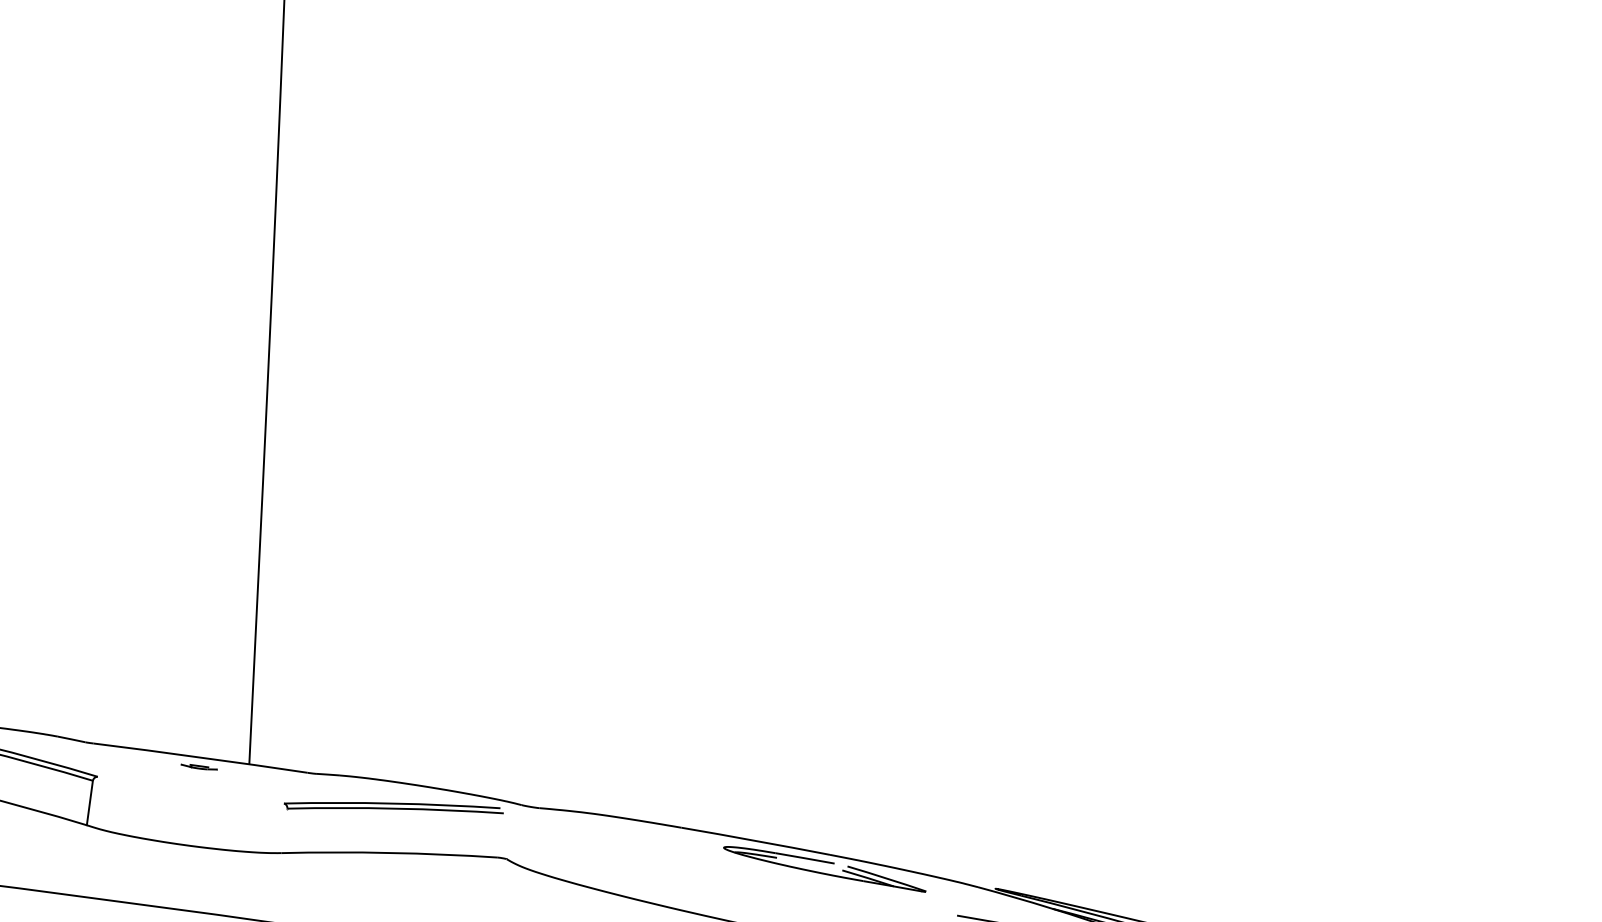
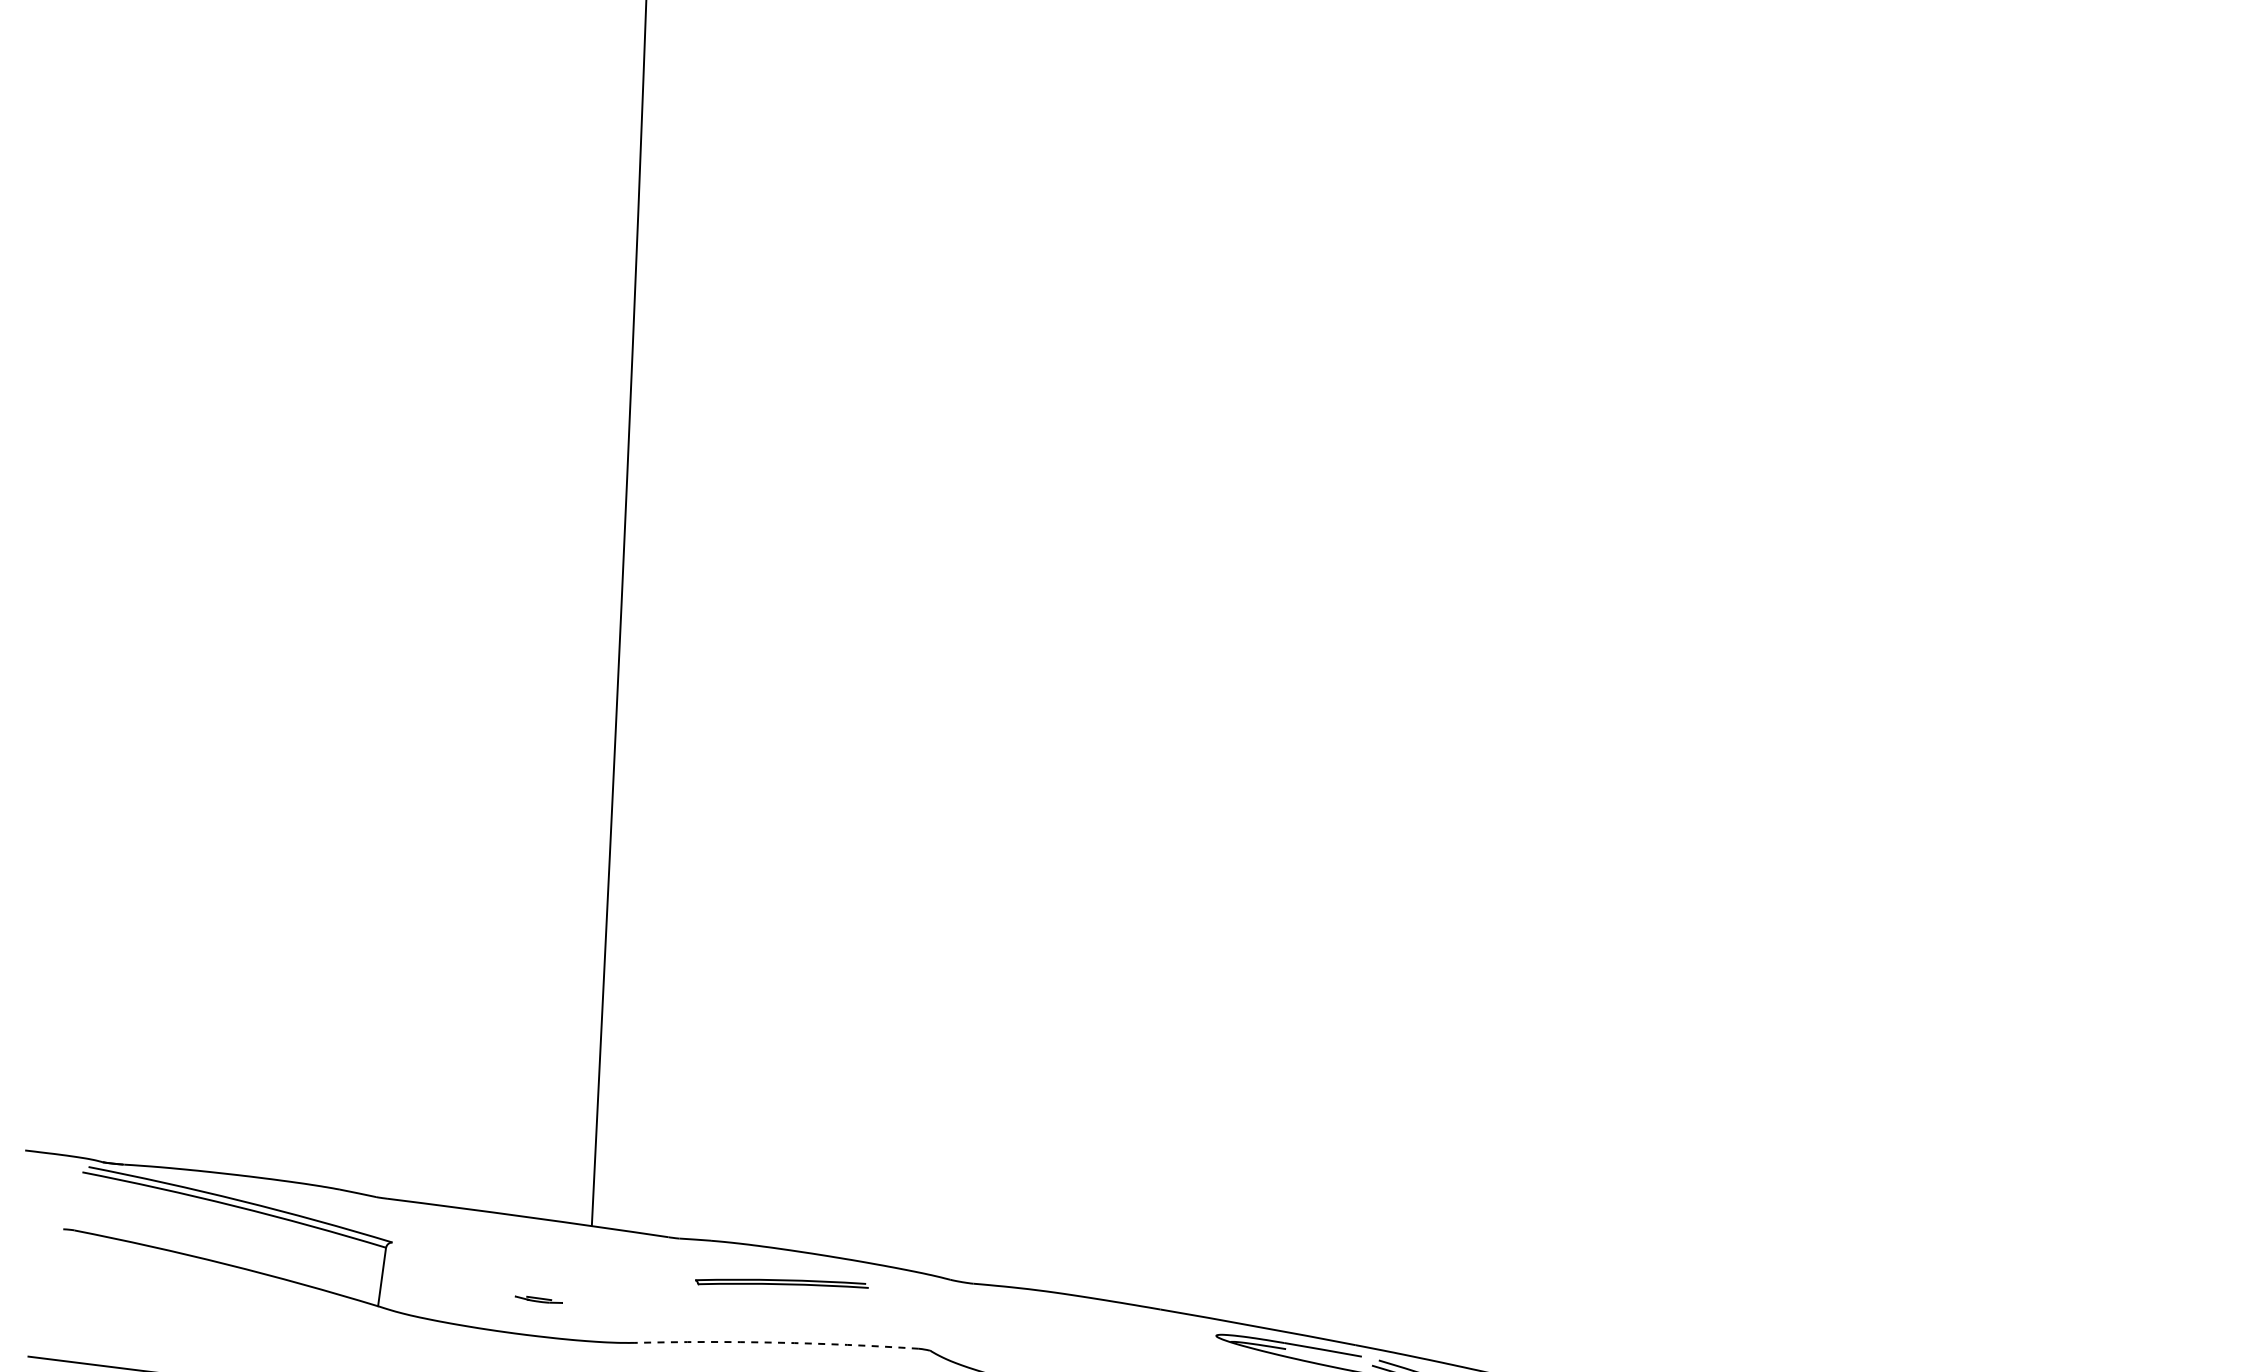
part: (198, 766) -> (538, 1299), moved
part: (393, 807) -> (781, 1283), size x0.6
arc: (389, 852) -> (776, 1342), solid -> dashed

